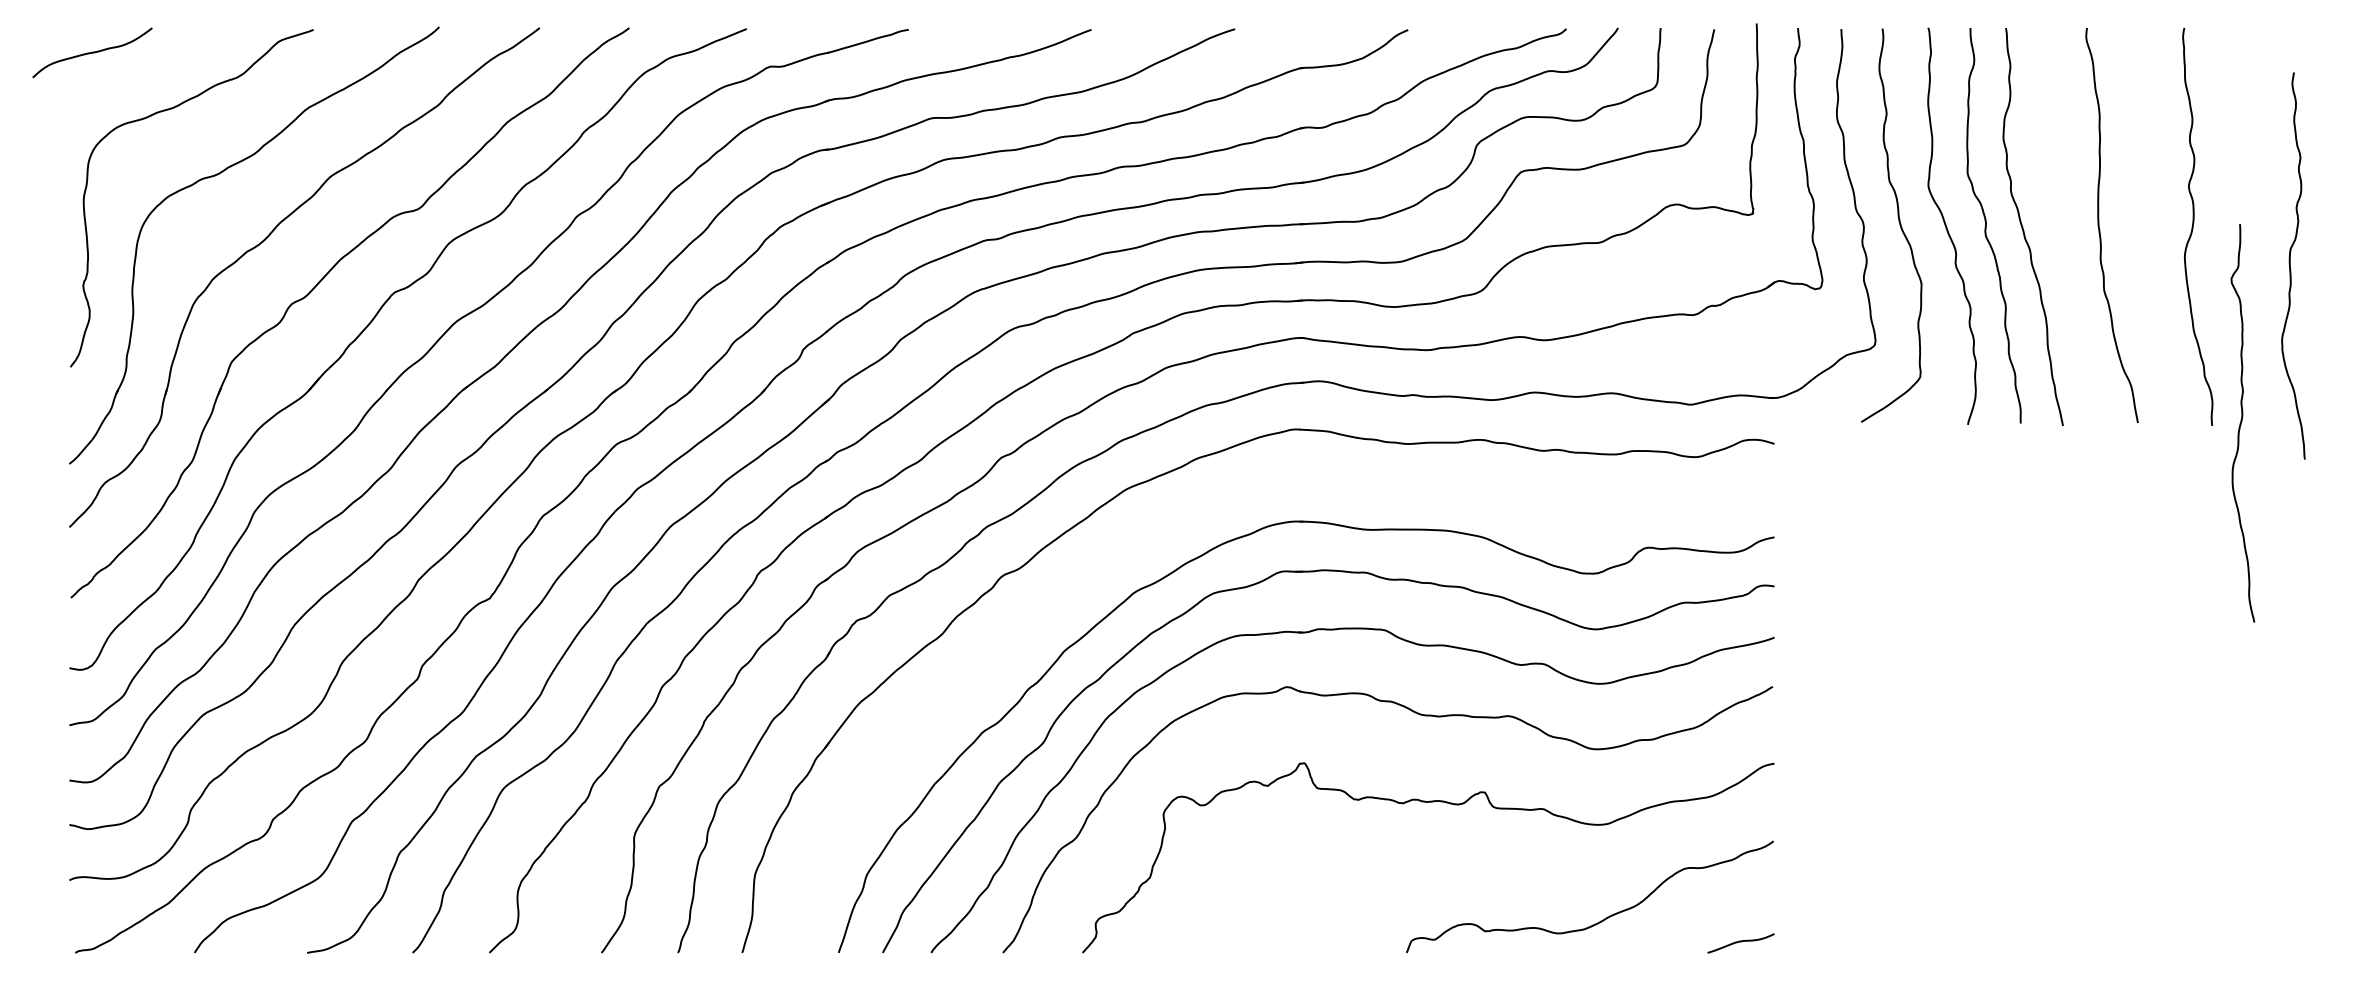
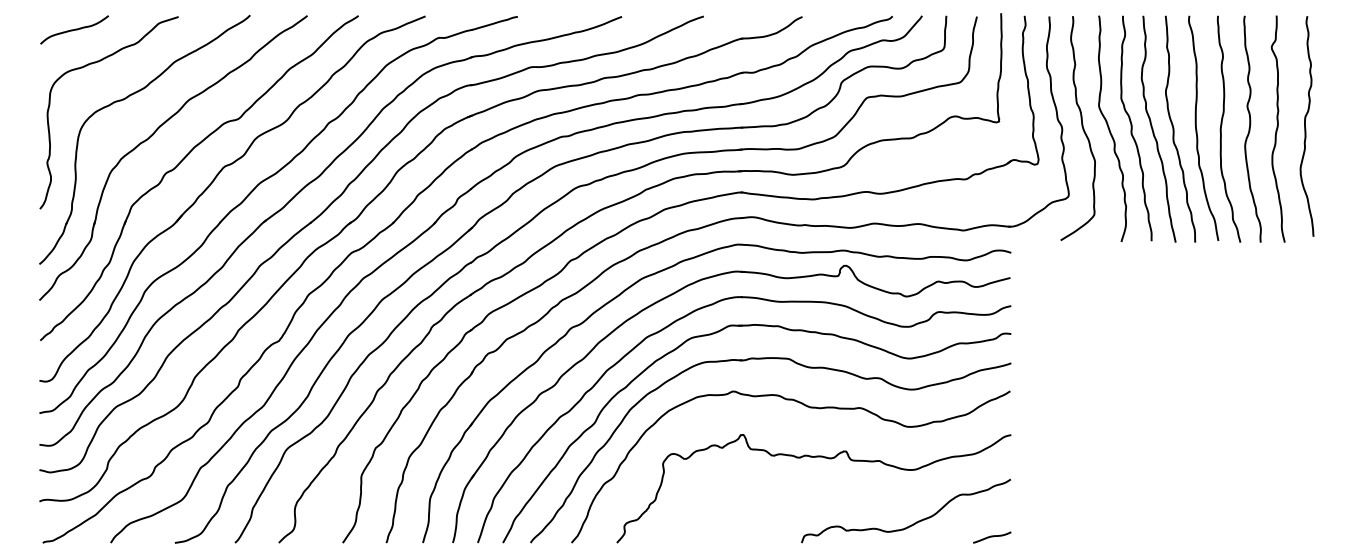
curve: (92, 51) -> (74, 29), moved
curve: (2145, 220) -> (1222, 125), added
curve: (2060, 225) -> (1174, 128), added
curve: (2290, 266) -> (1305, 126), moved
curve: (2241, 422) -> (1277, 128), moved
part: (1183, 516) -> (674, 294), added

